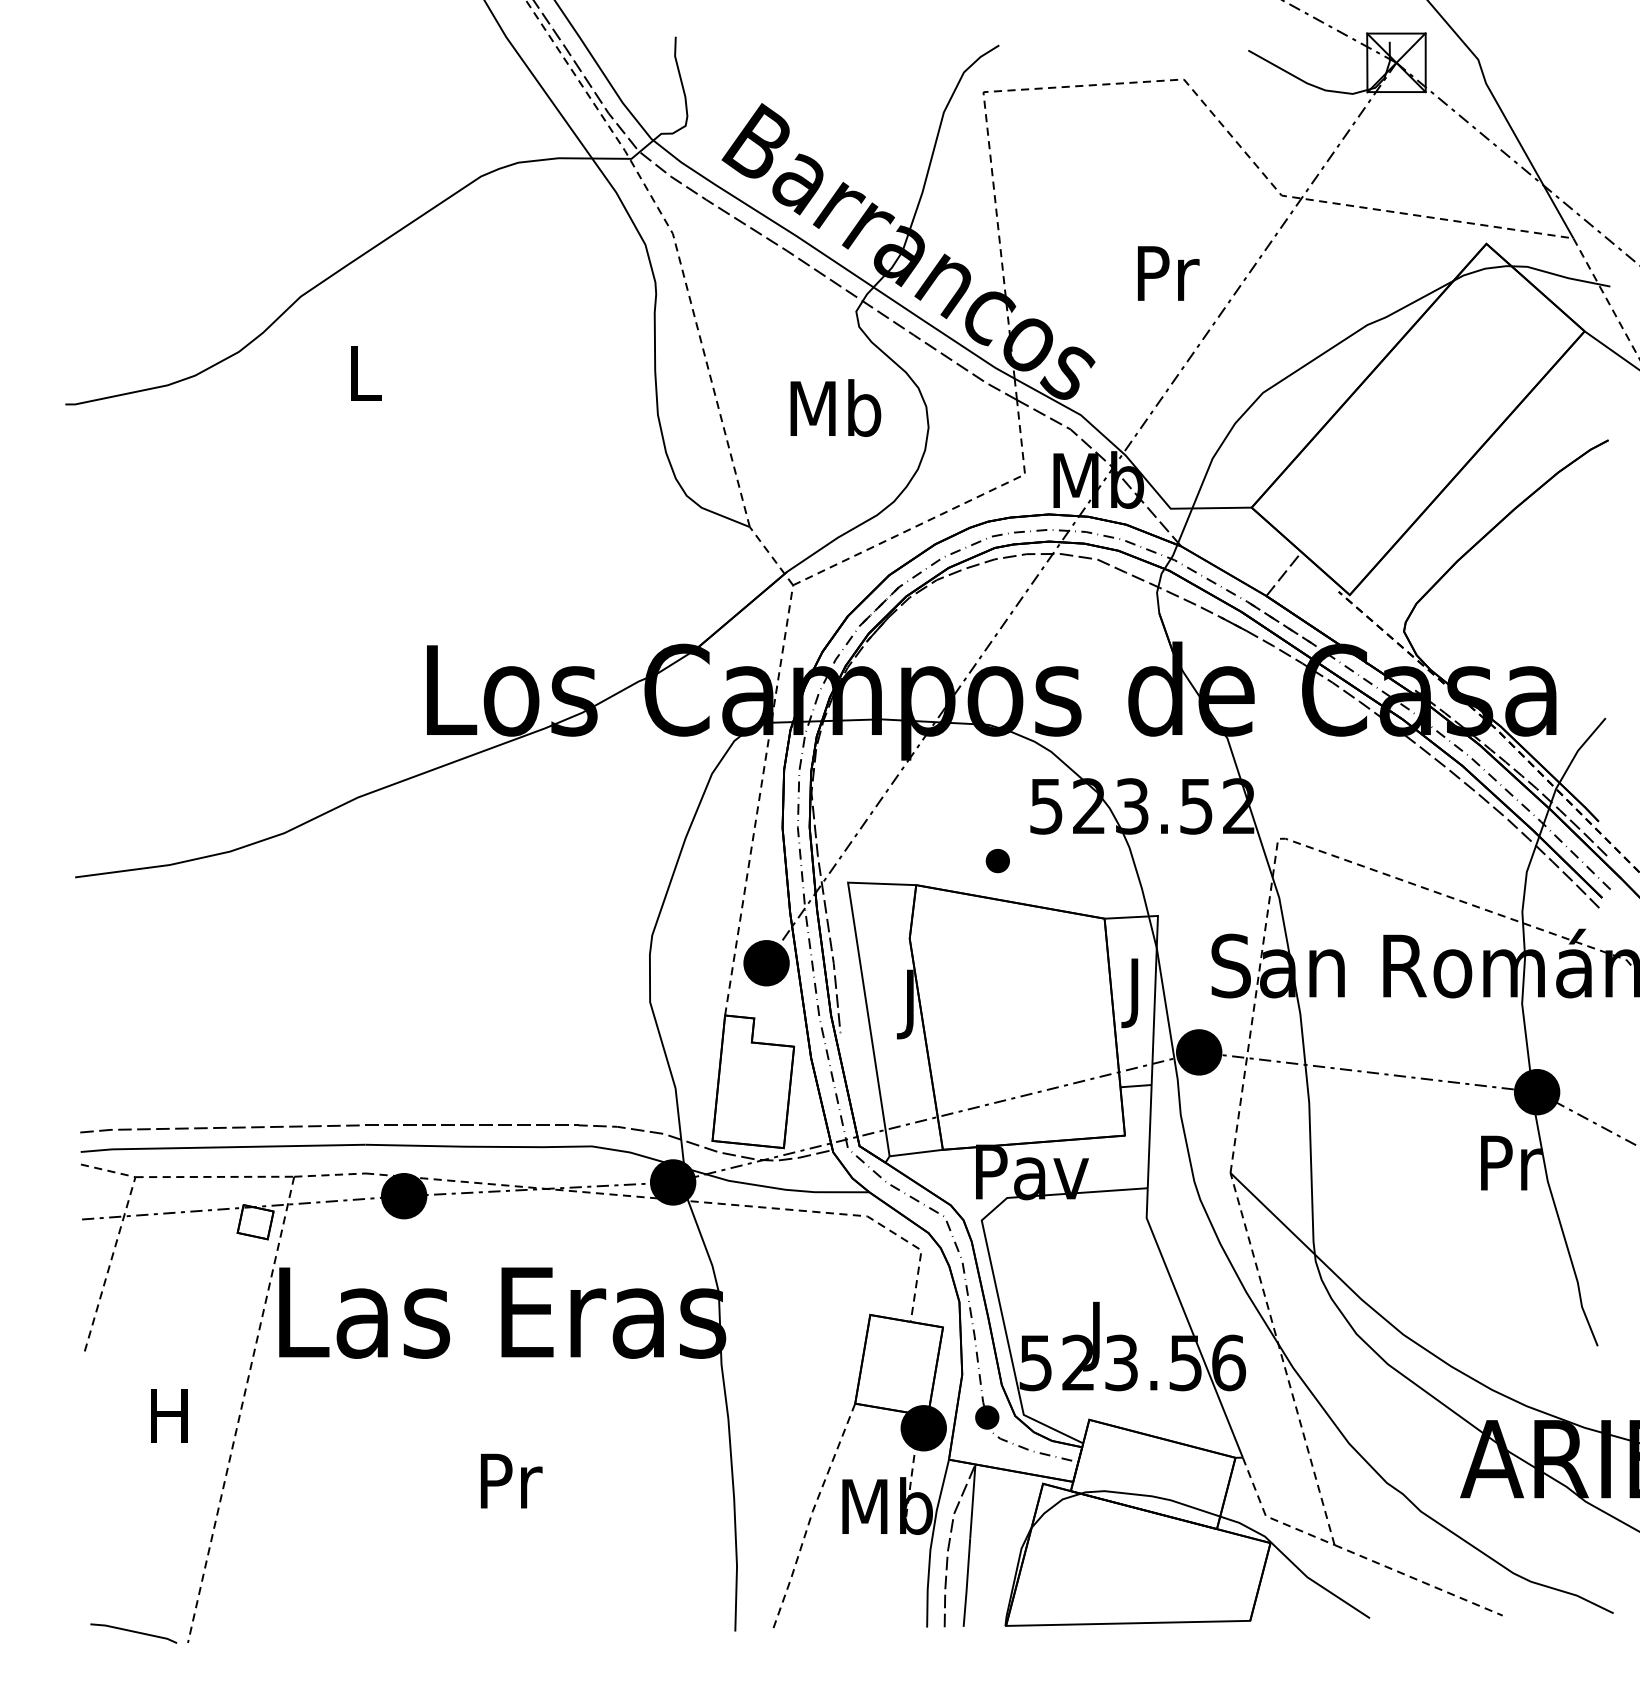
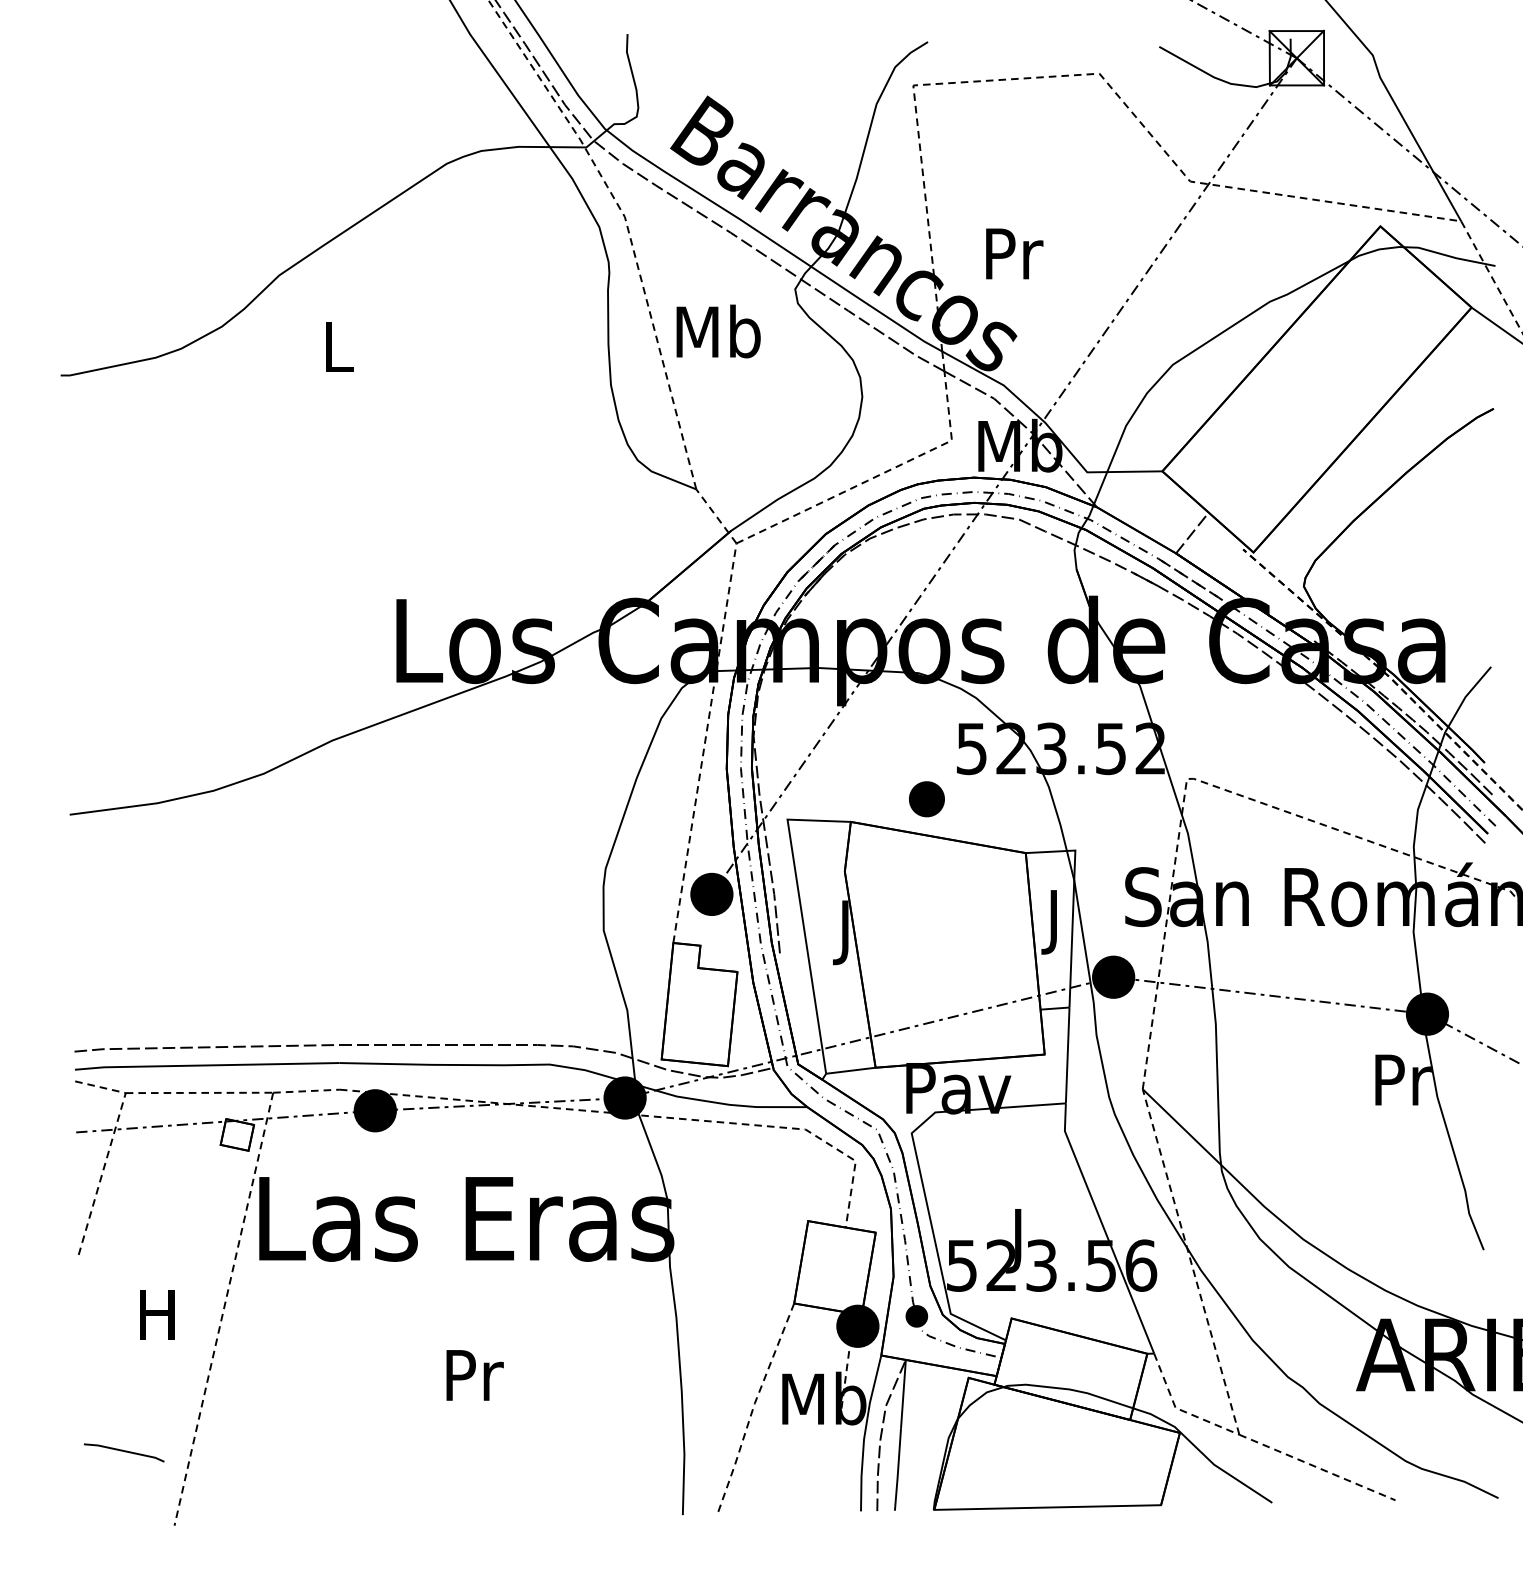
text: (1168, 273) -> (1014, 253), moved
text: (835, 407) -> (718, 330), moved
part: (997, 861) -> (926, 799), size x1.6
line: (133, 1632) -> (123, 1451), moved

